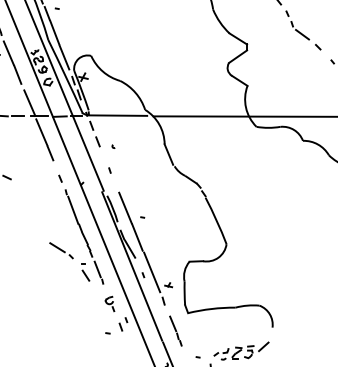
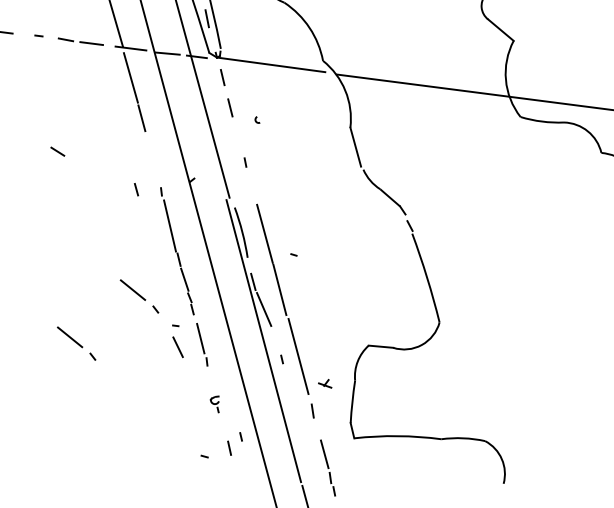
line: (60, 178) -> (136, 189), moved
part: (30, 280) -> (76, 343), added
part: (109, 303) -> (214, 402), size x0.6

